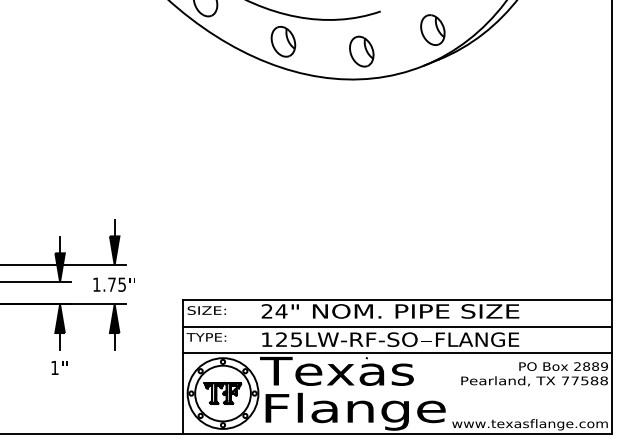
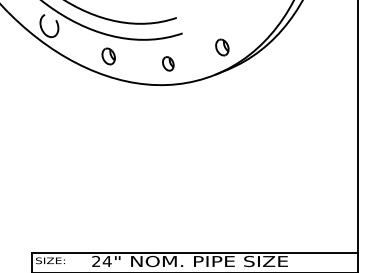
part: (432, 29) -> (222, 47), size x0.7
part: (283, 41) -> (108, 56), size x0.7
part: (361, 51) -> (168, 63), size x0.6

